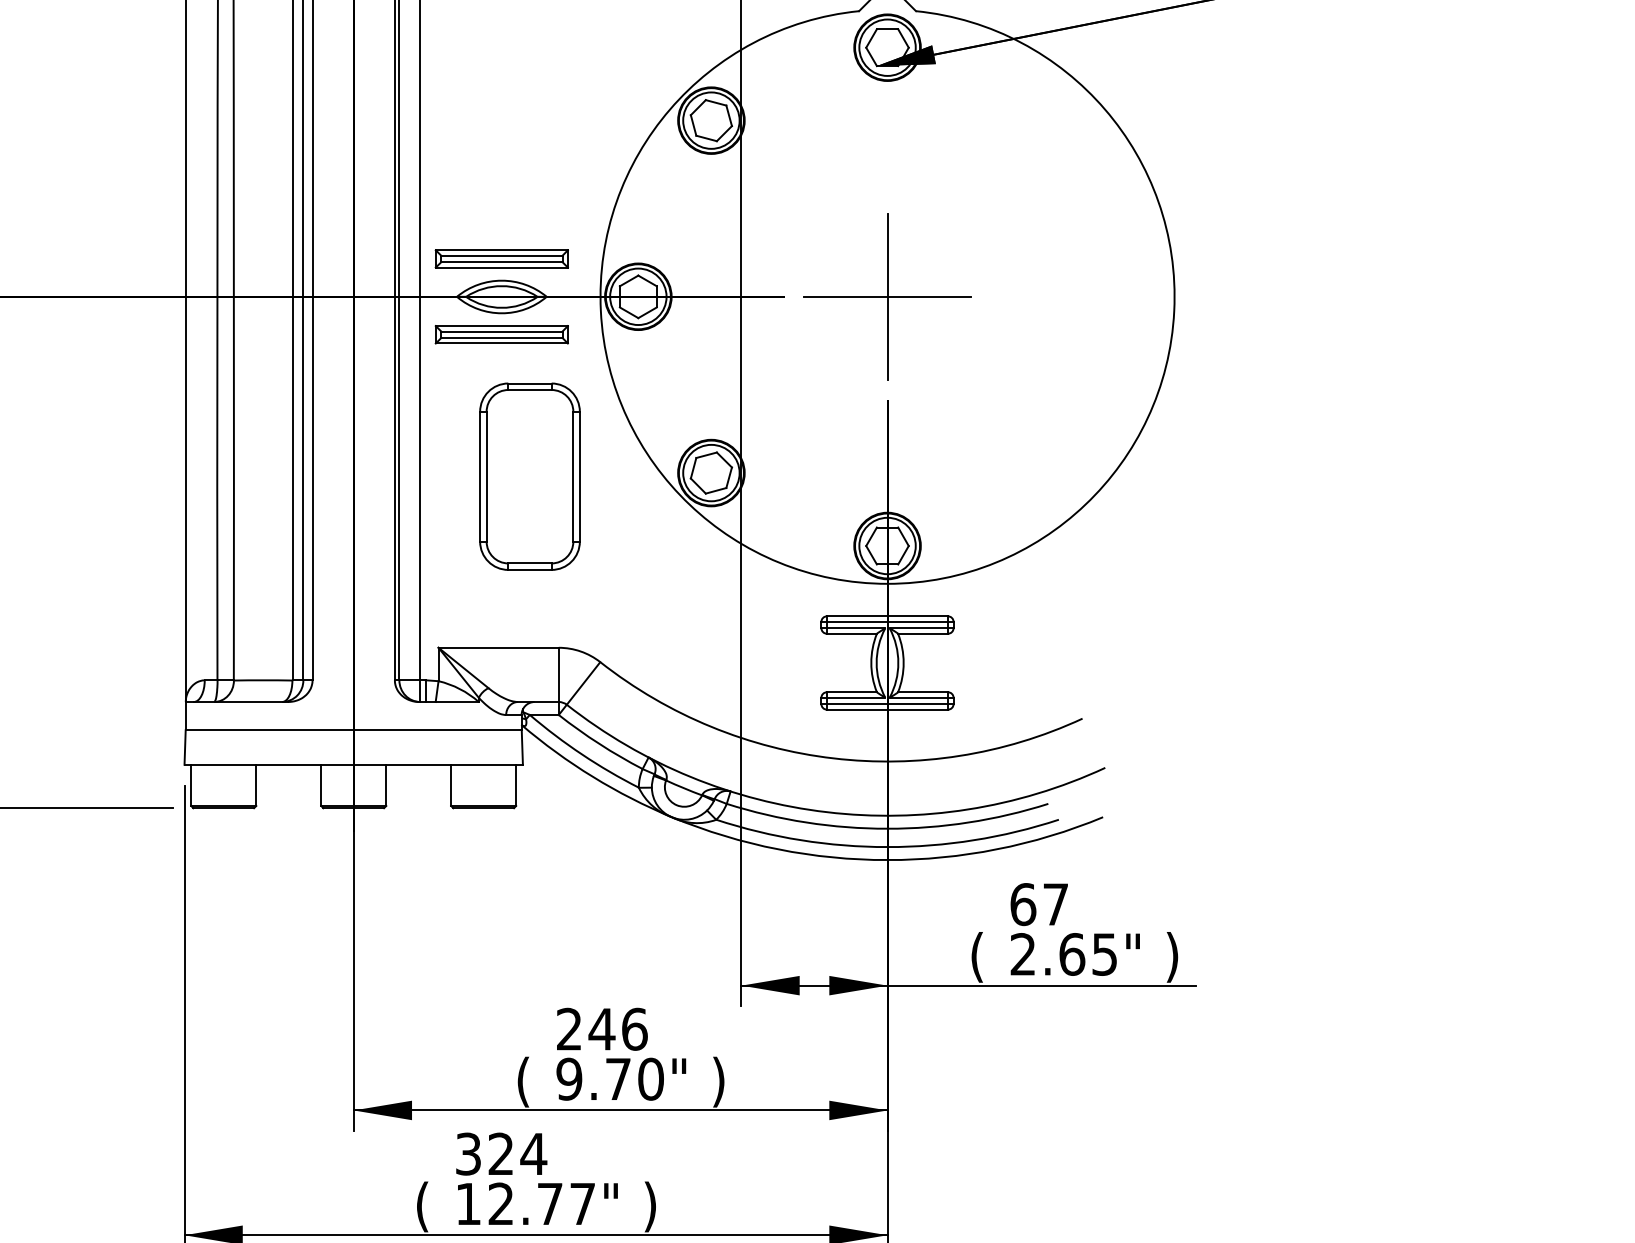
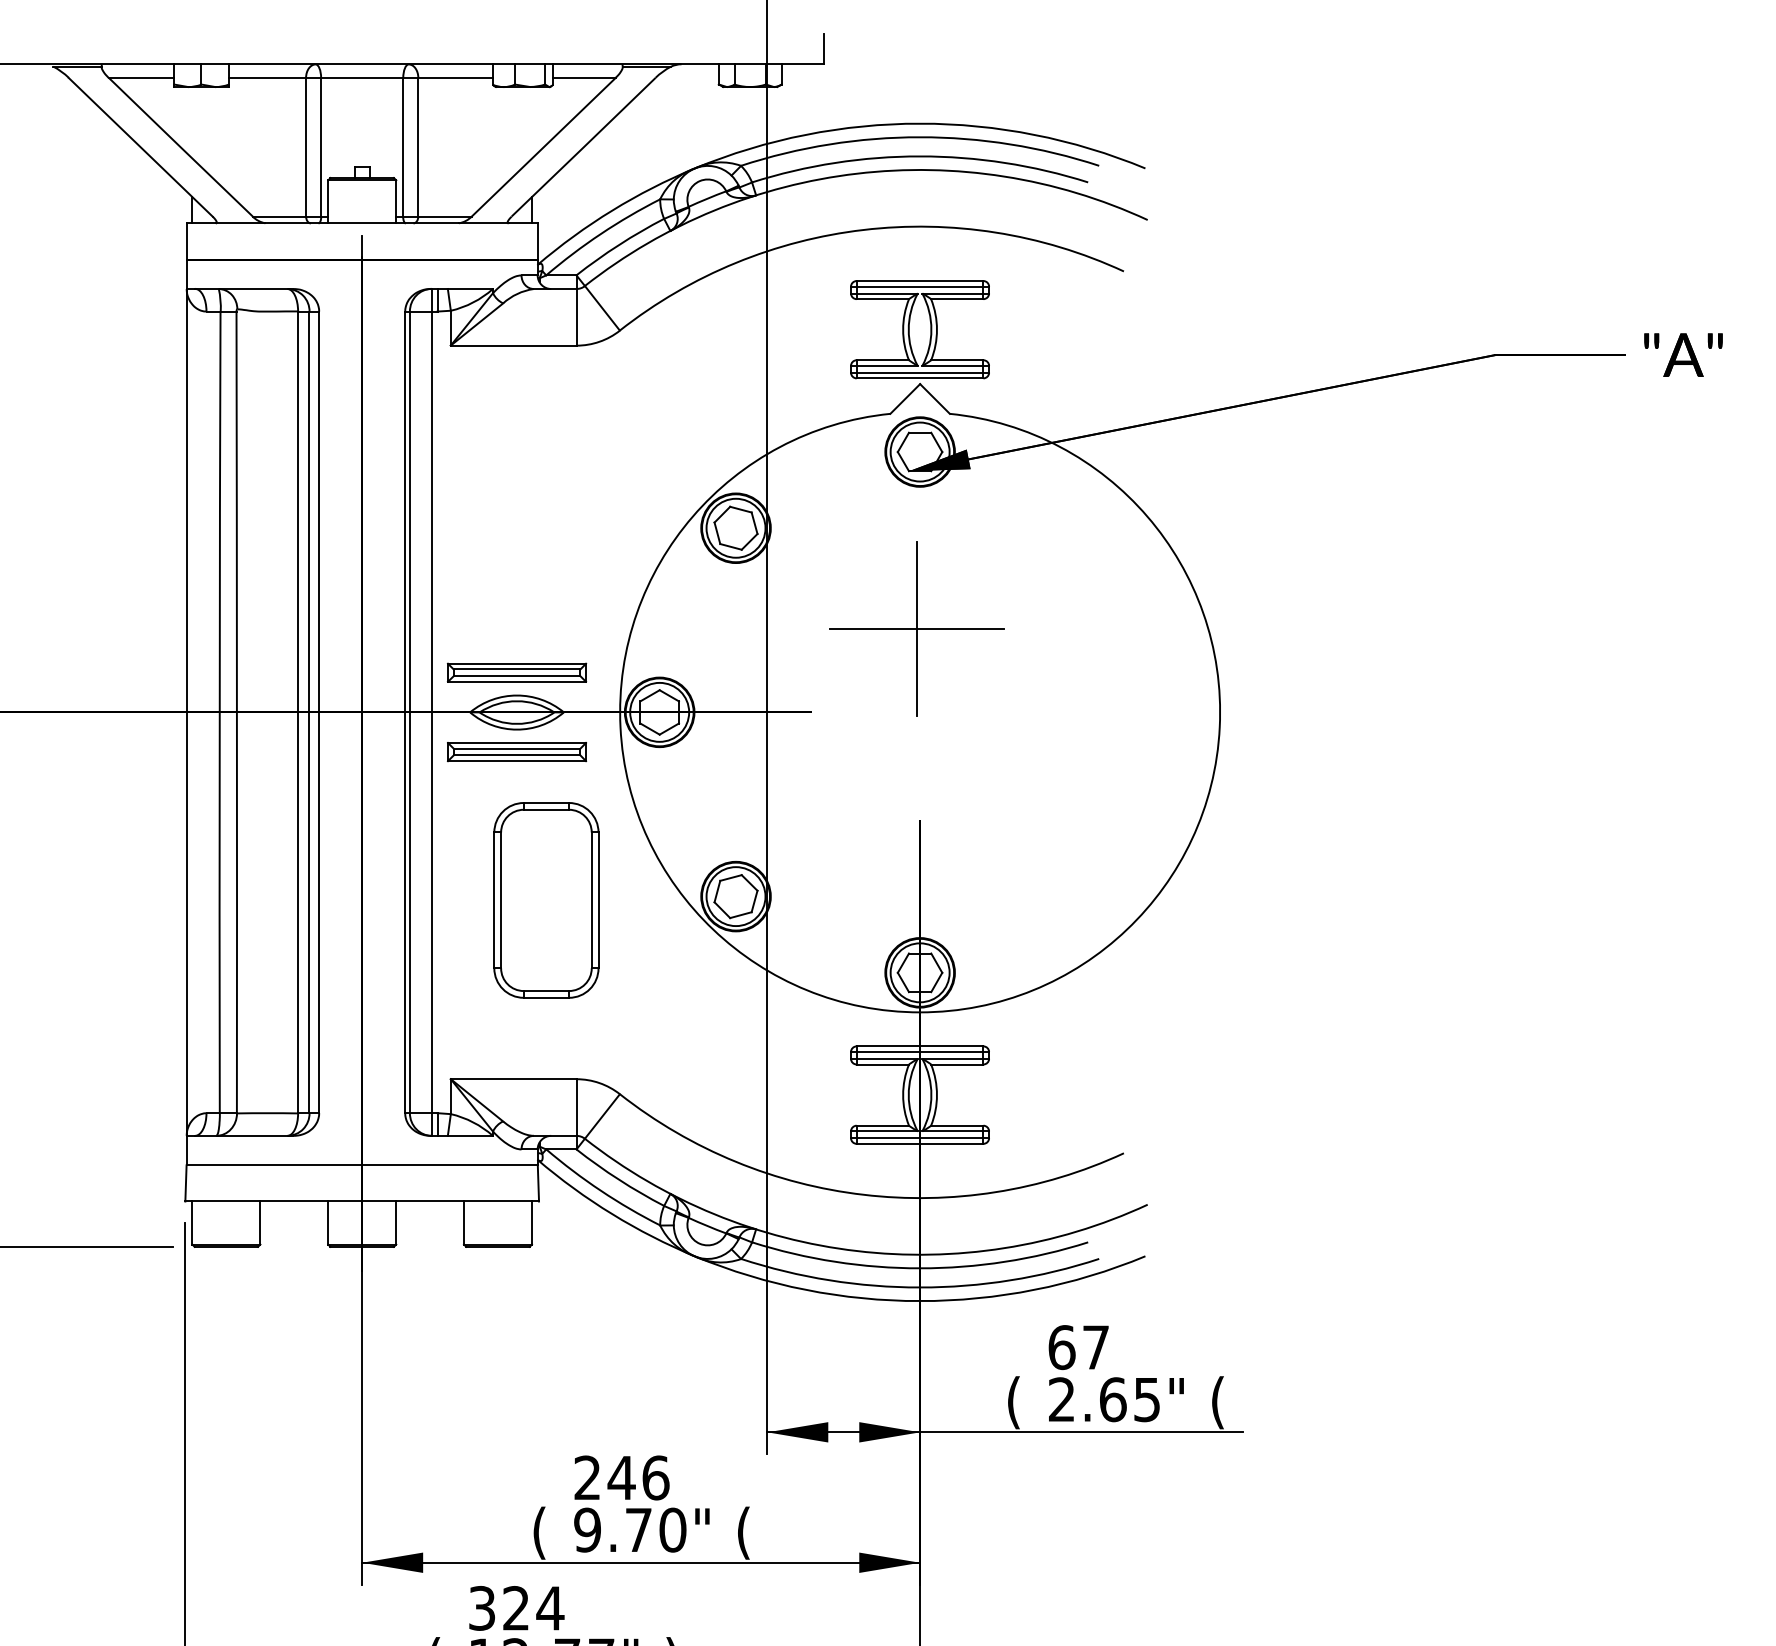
part: (886, 295) -> (916, 628), moved
text: (1172, 957) -> (1217, 1402), ) -> (
text: (718, 1081) -> (743, 1532), ) -> (

